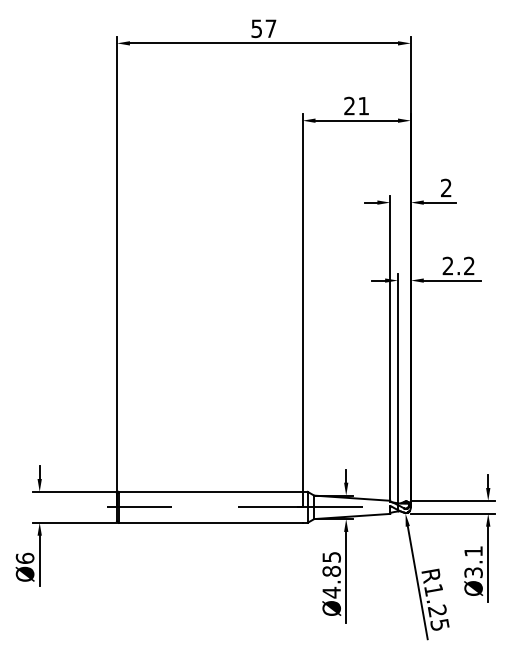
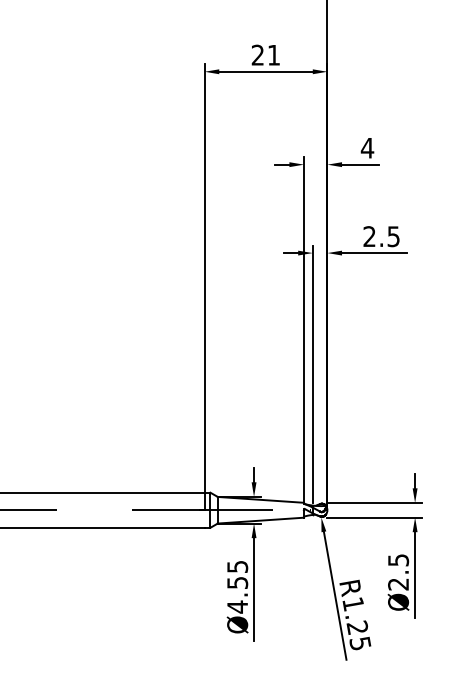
text: (446, 187) -> (367, 147), 2 -> 4
text: (469, 265) -> (393, 235), 2.2 -> 2.5
text: (473, 562) -> (398, 572), Ø3.1 -> Ø2.5
text: (331, 571) -> (237, 582), Ø4.85 -> Ø4.55

